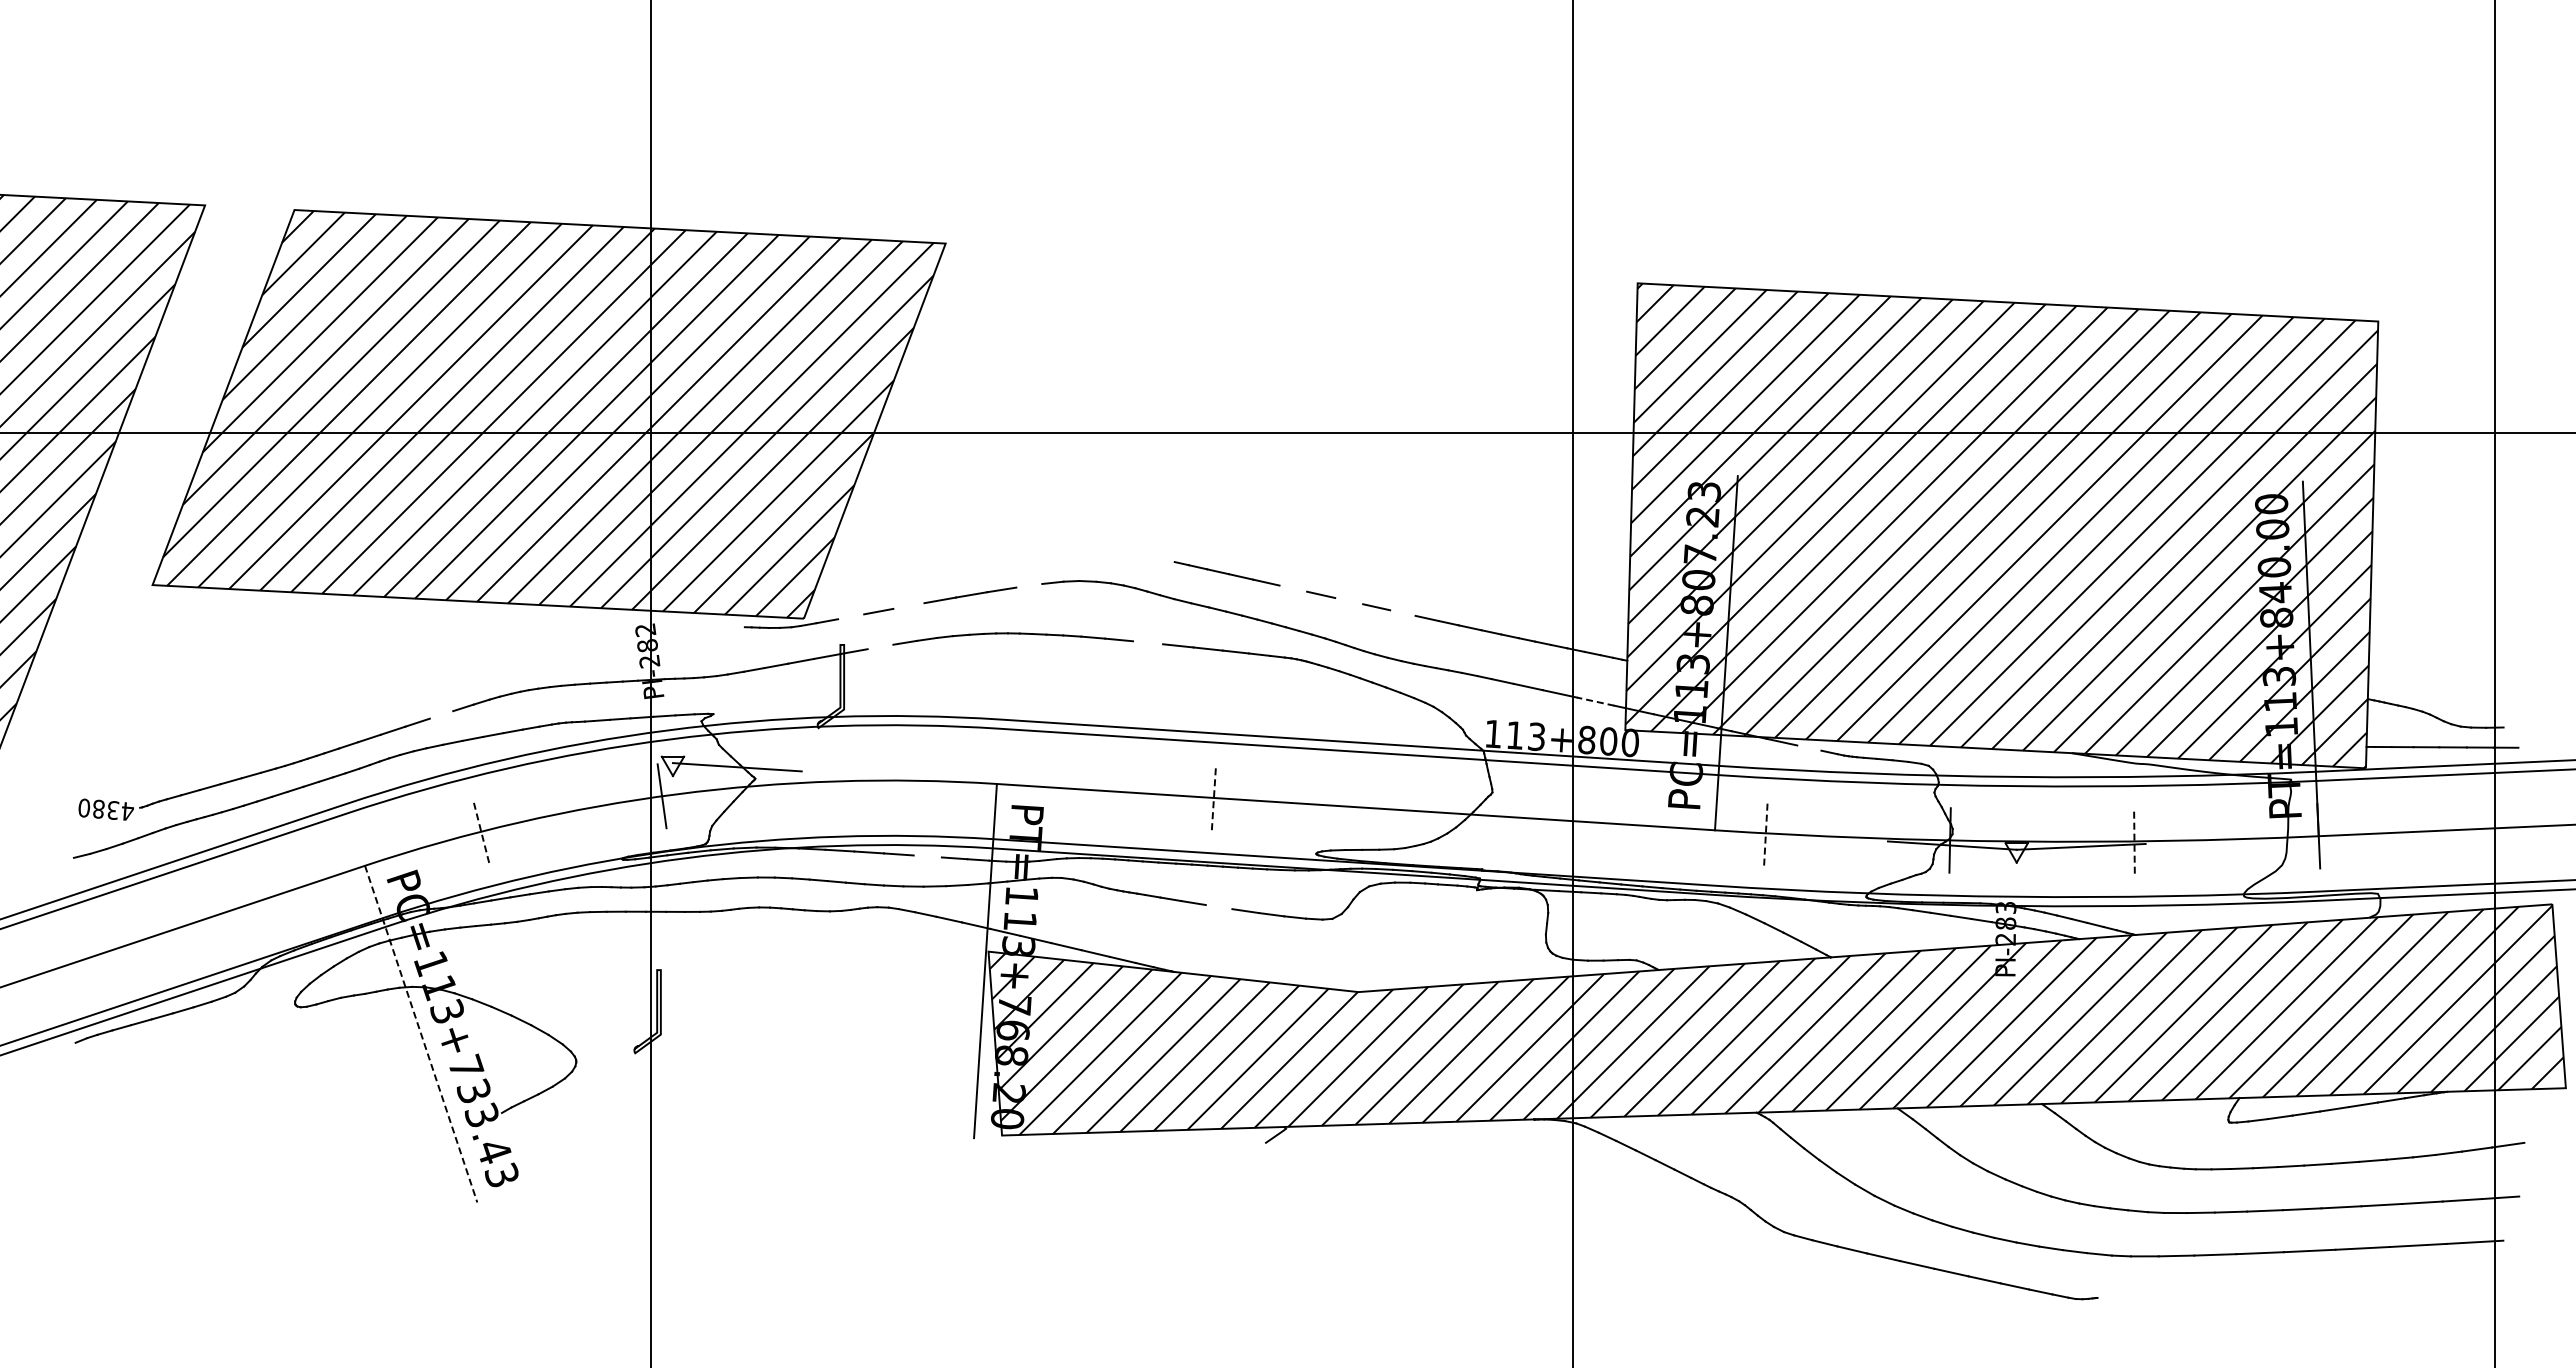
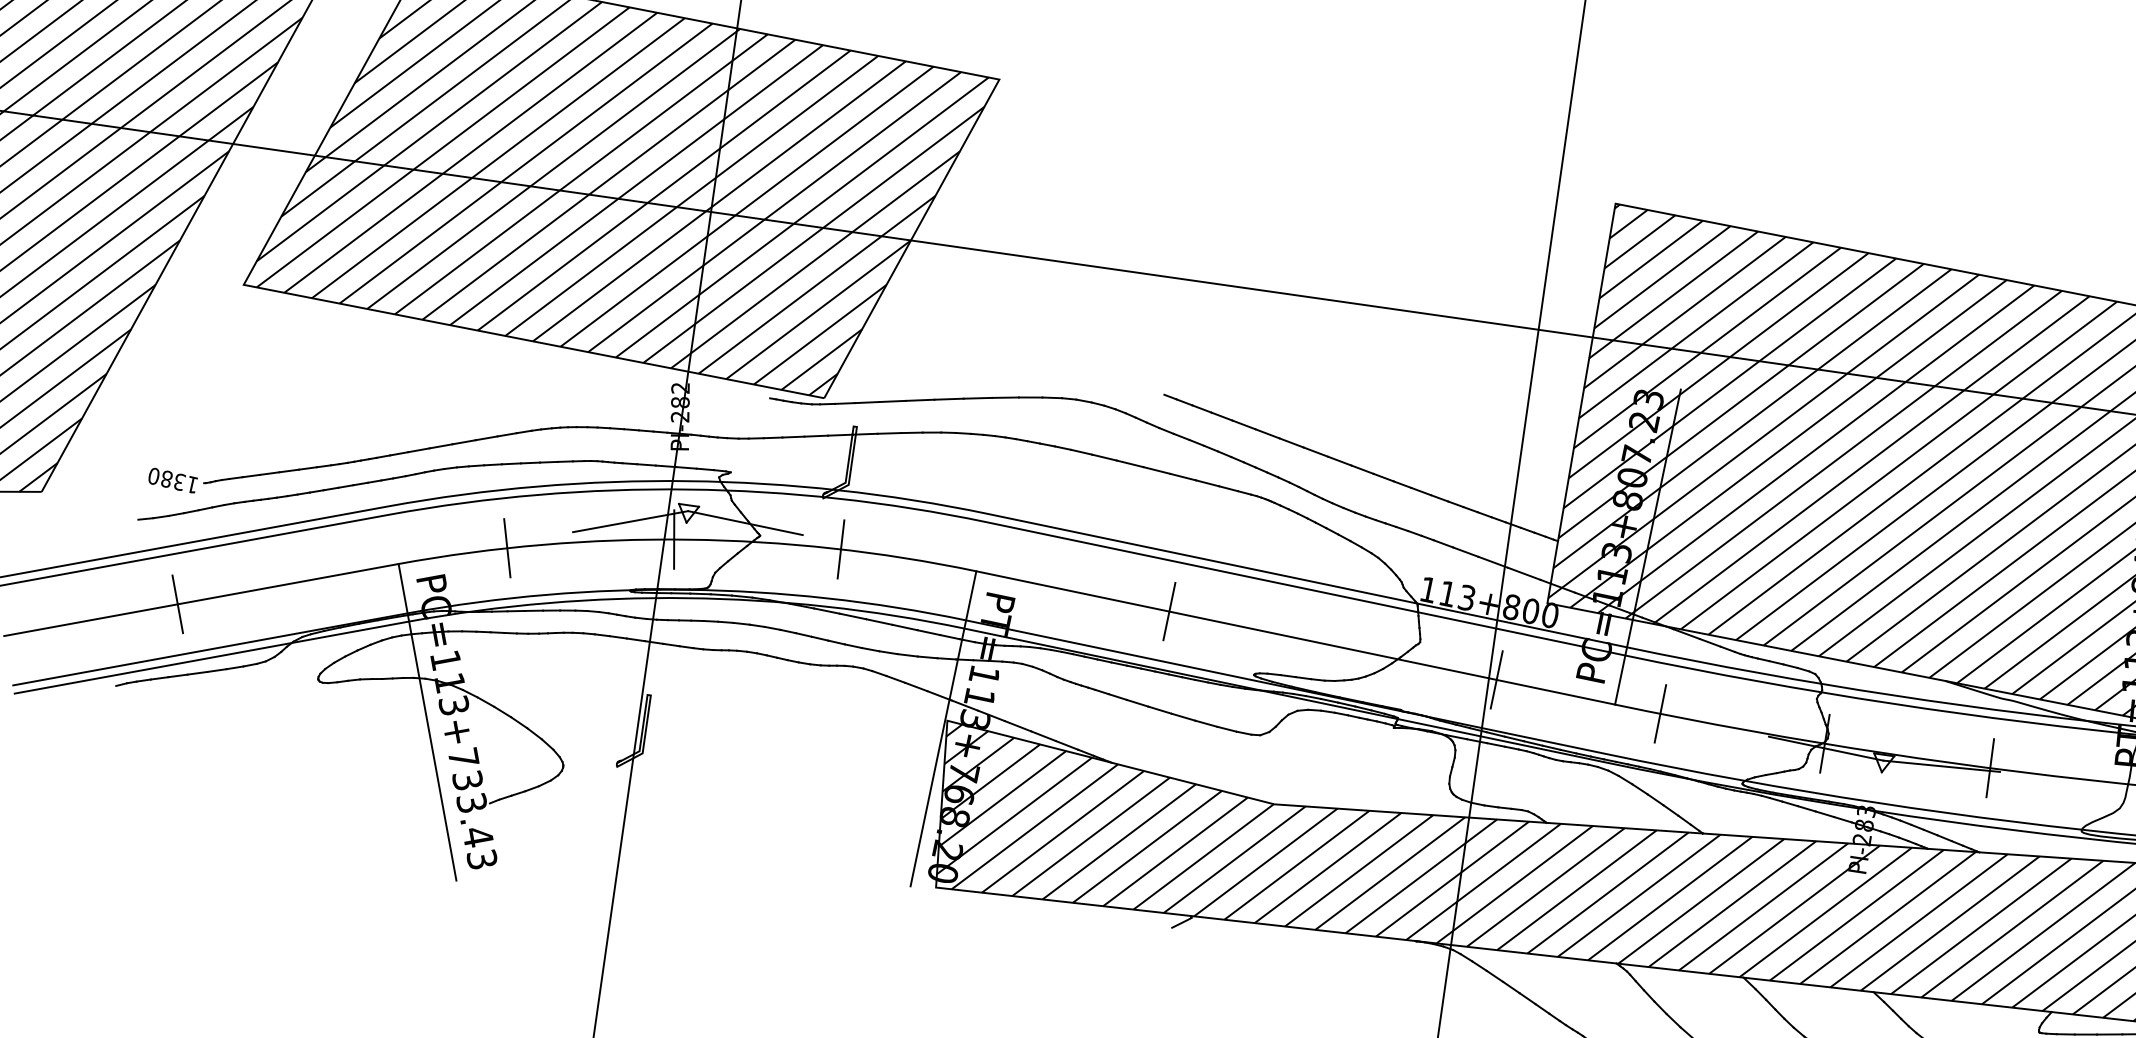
line: (1029, 585) -> (1030, 397), added
line: (1293, 588) -> (1267, 433), added
line: (1349, 601) -> (1316, 452), added
line: (908, 605) -> (919, 399), added
line: (1402, 612) -> (1362, 469), added
line: (851, 616) -> (867, 402), added
line: (1148, 642) -> (1130, 463), added
line: (880, 646) -> (889, 432), added
line: (1595, 701) -> (1524, 573), dashed -> solid
line: (441, 714) -> (486, 437), added
line: (1809, 747) -> (1710, 642), added
line: (845, 780) -> (840, 548), added
line: (611, 783) -> (630, 521), added
line: (1213, 797) -> (1169, 611), dashed -> solid
text: (127, 811) -> (192, 484), 4380 -> 1380
line: (1581, 821) -> (1496, 679), added
line: (481, 831) -> (507, 548), dashed -> solid
line: (1765, 832) -> (1660, 713), dashed -> solid
line: (2134, 840) -> (1990, 767), dashed -> solid
line: (927, 856) -> (904, 627), added
line: (1218, 907) -> (1159, 710), added
line: (129, 943) -> (177, 603), added
line: (421, 1034) -> (427, 722), dashed -> solid

